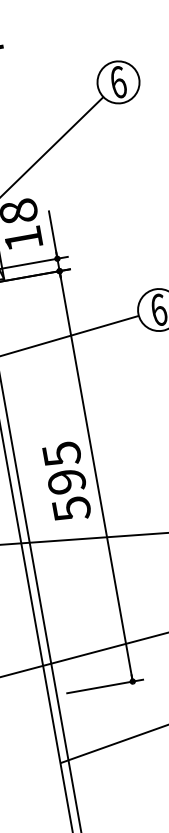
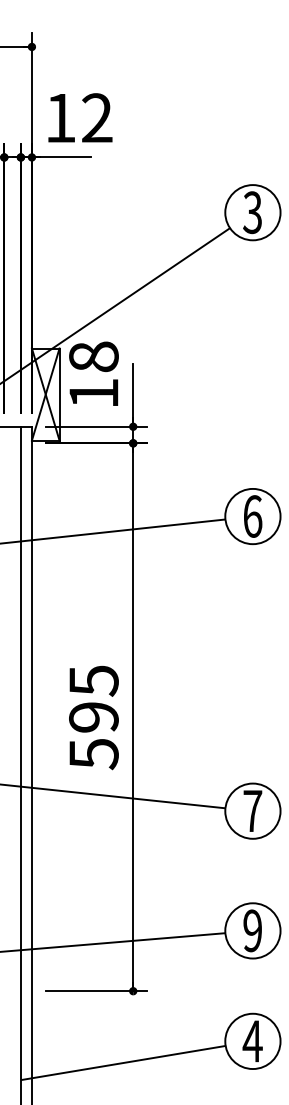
text: (118, 82) -> (252, 212), 6 -> 3

